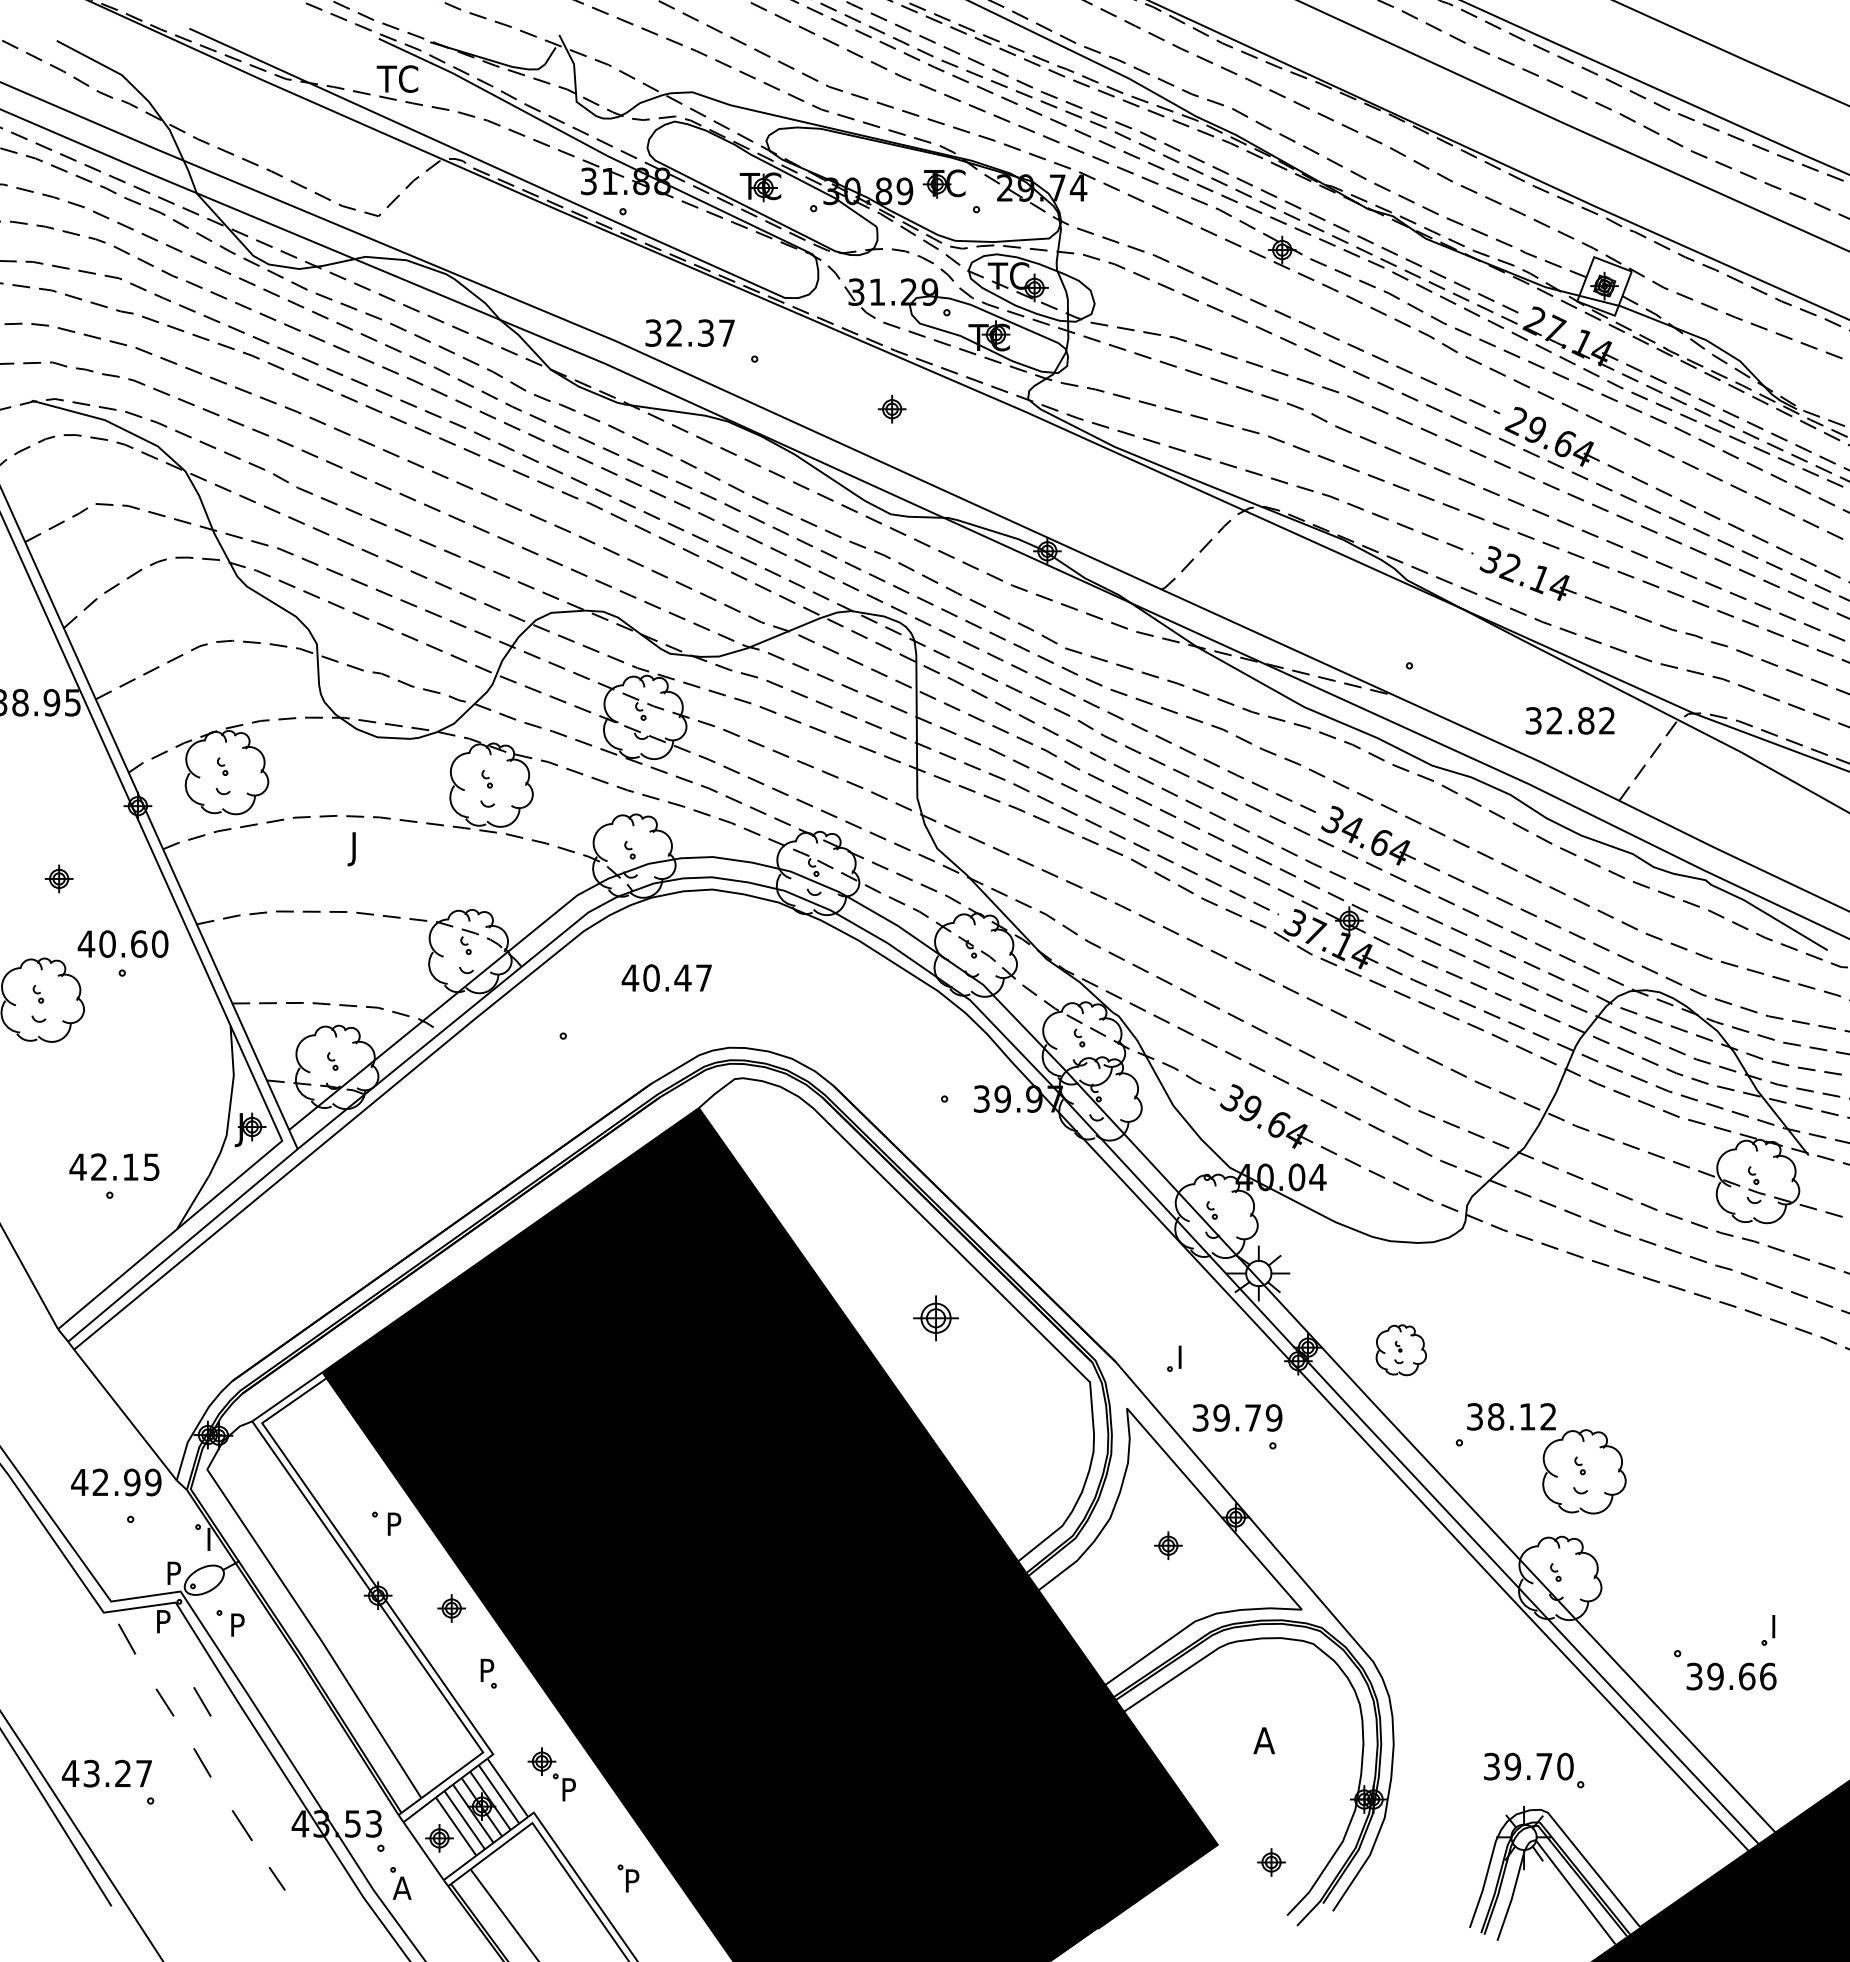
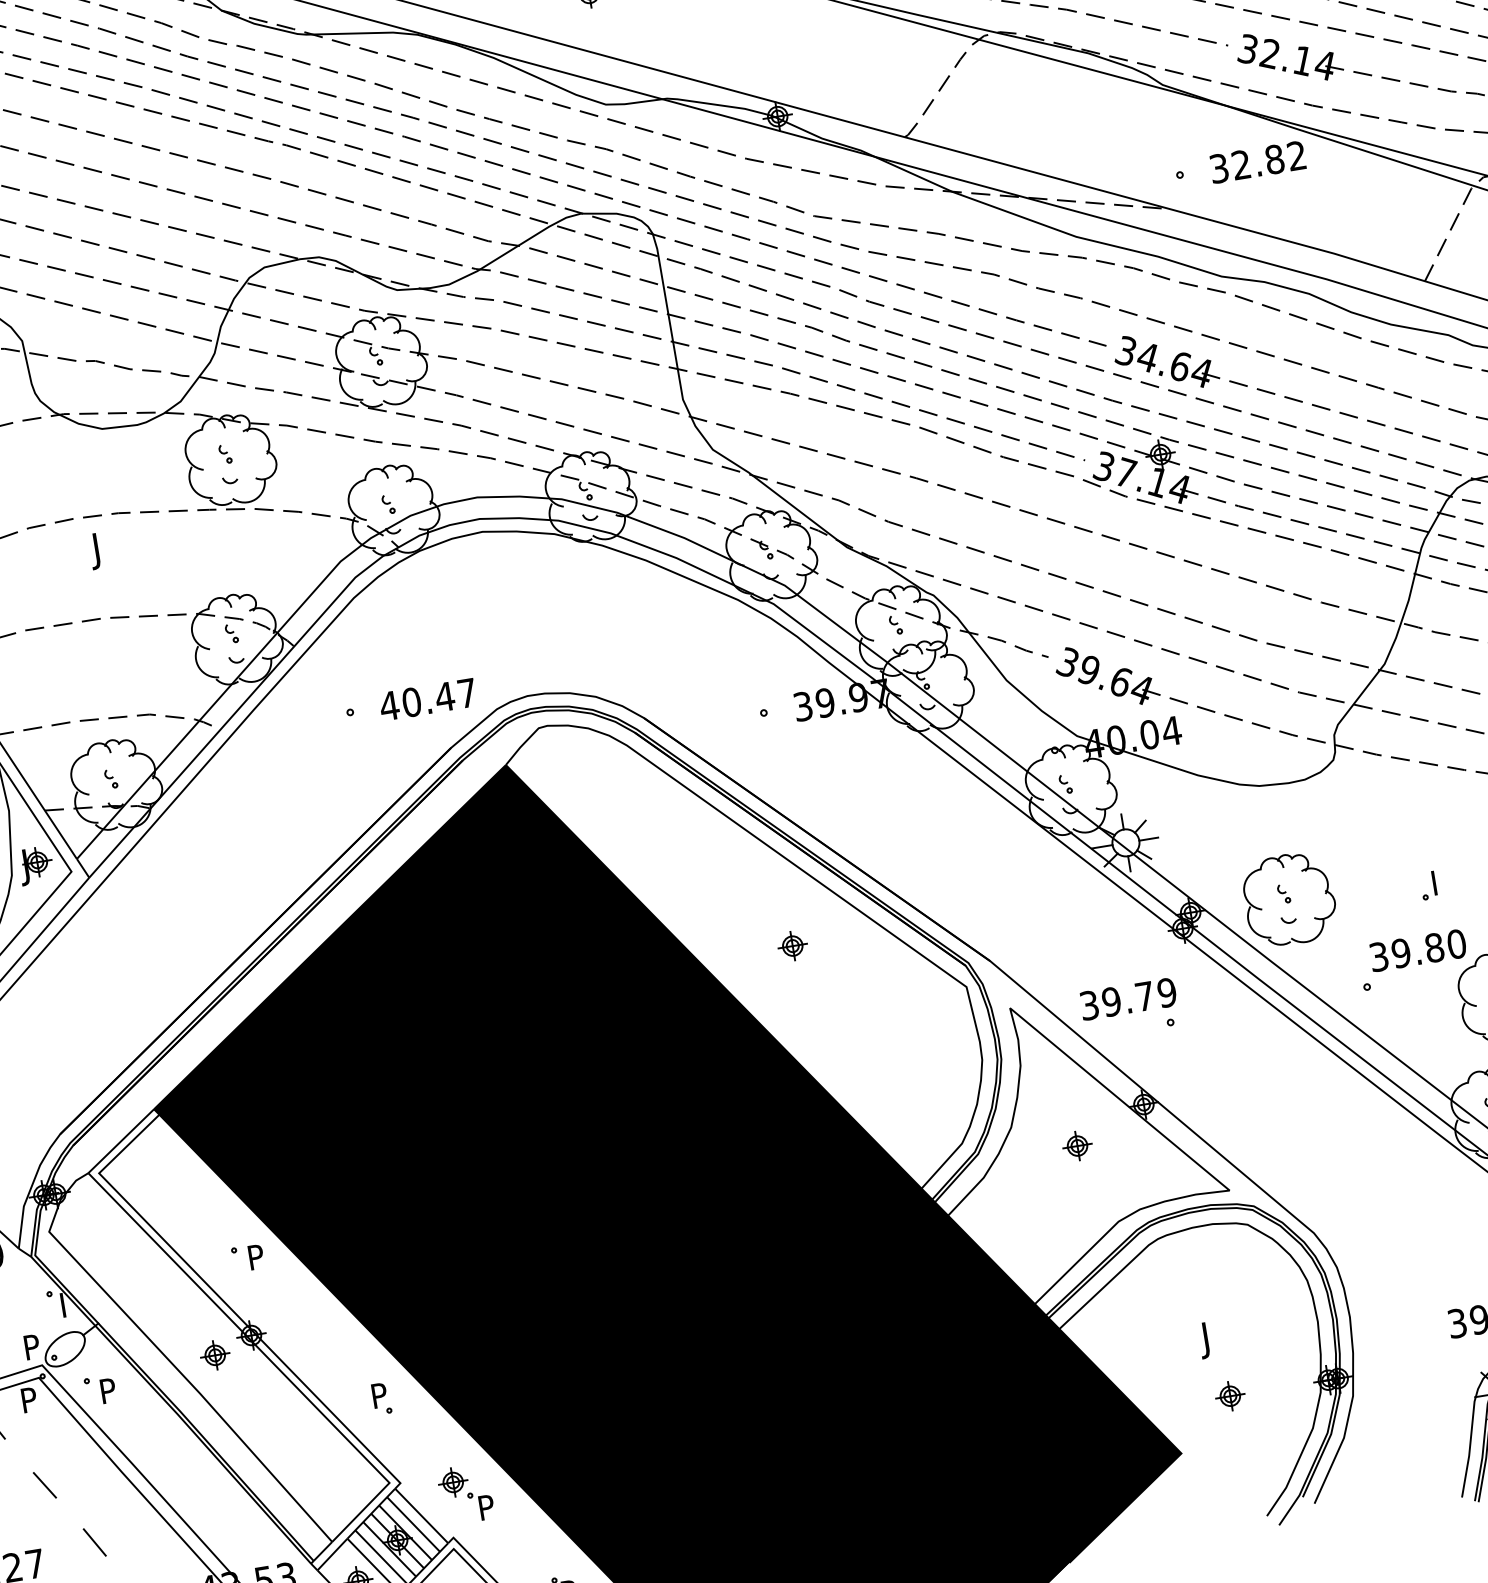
text: (1569, 720) -> (1257, 162), moved
text: (666, 977) -> (427, 699), moved
part: (935, 1318) -> (792, 946), size x0.62
part: (1401, 1349) -> (1289, 898), size x1.67
part: (1174, 1358) -> (1428, 885), moved
text: (1521, 1416) -> (1428, 948), 38.12 -> 39.80
part: (451, 1608) -> (214, 1355), moved
line: (202, 1701) -> (84, 1477), removed
text: (1262, 1744) -> (1211, 1339), A -> J
part: (1271, 1862) -> (1230, 1396), moved

